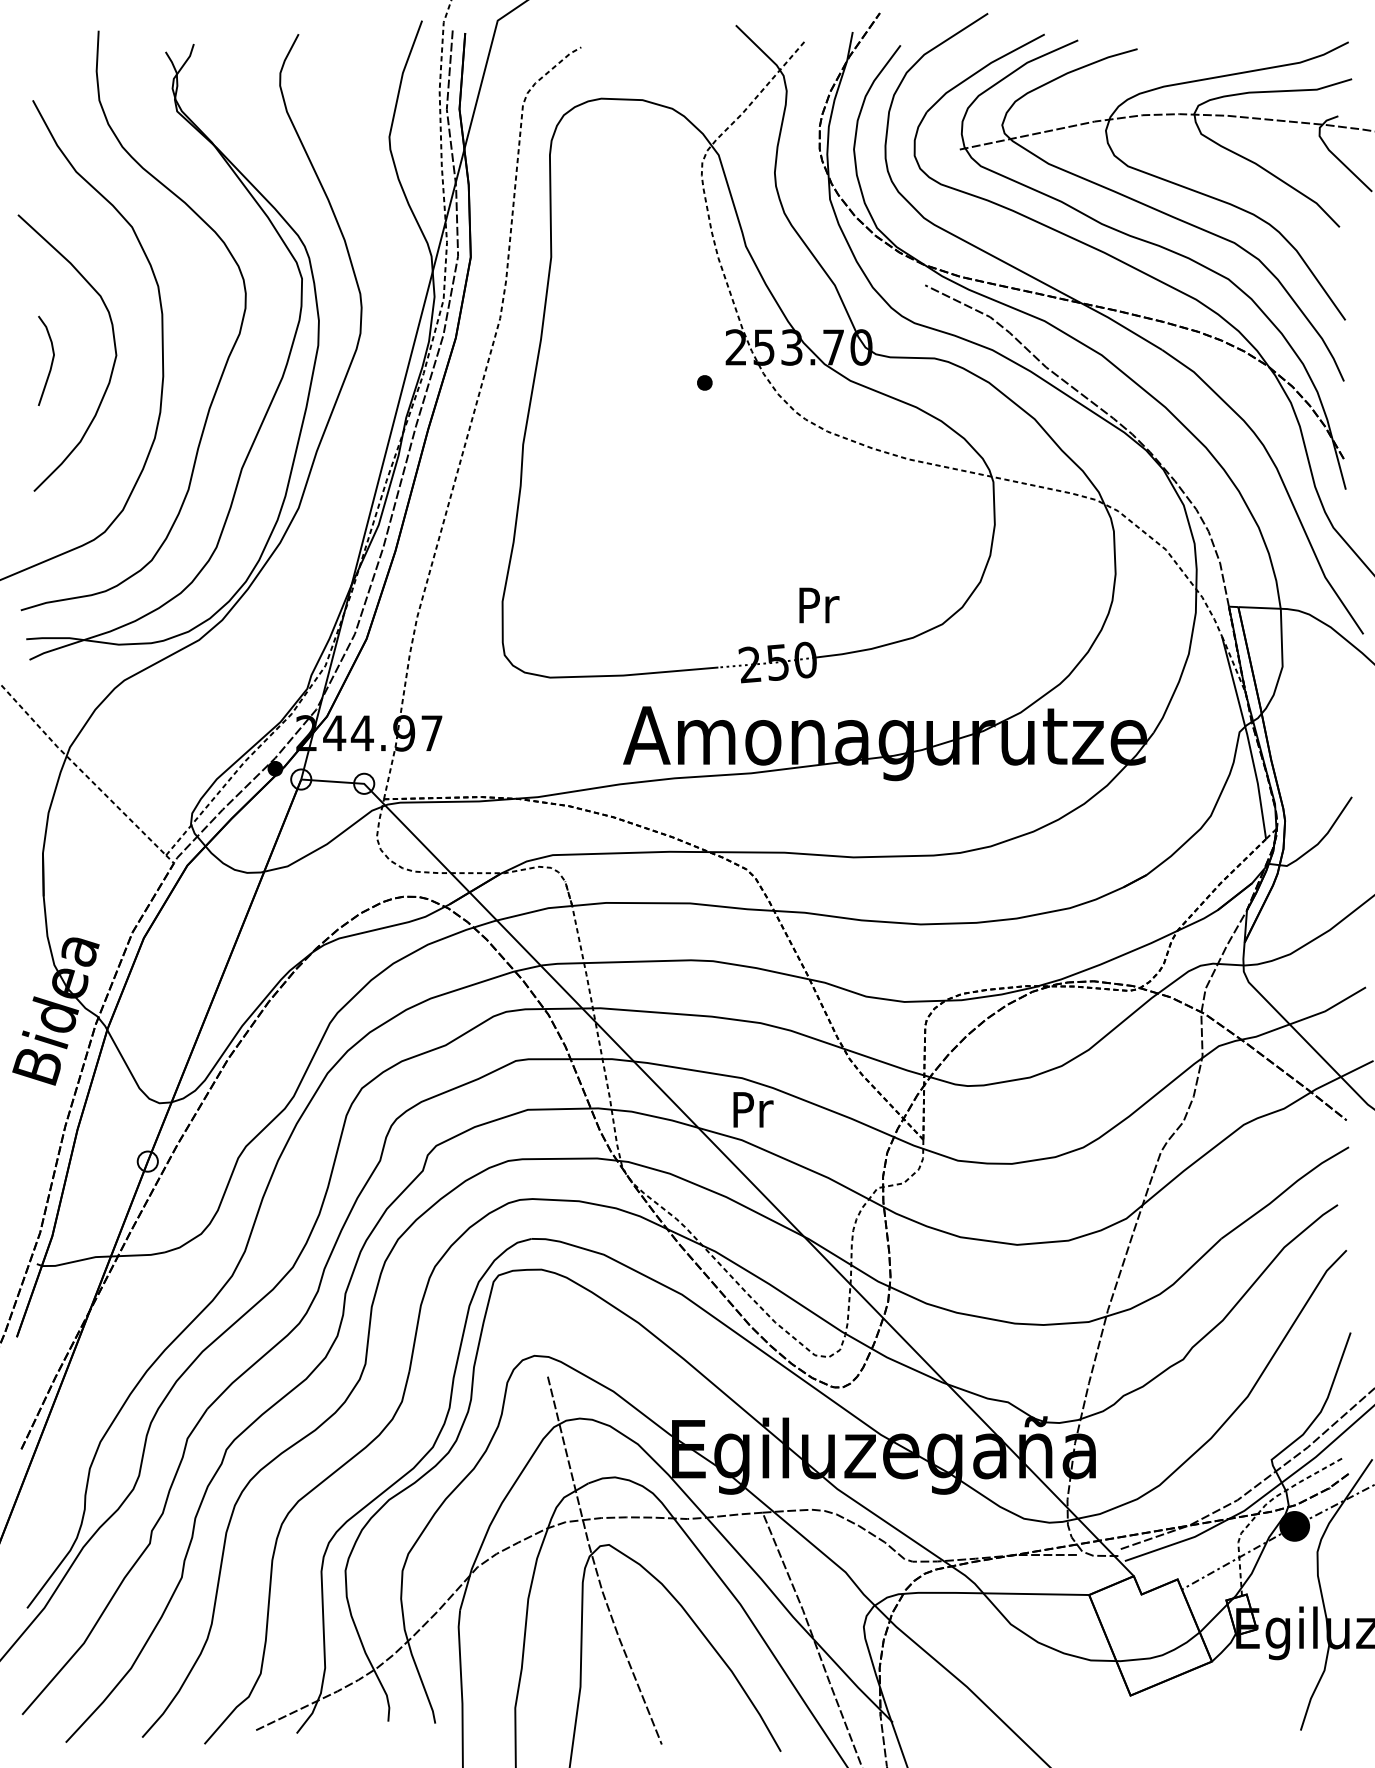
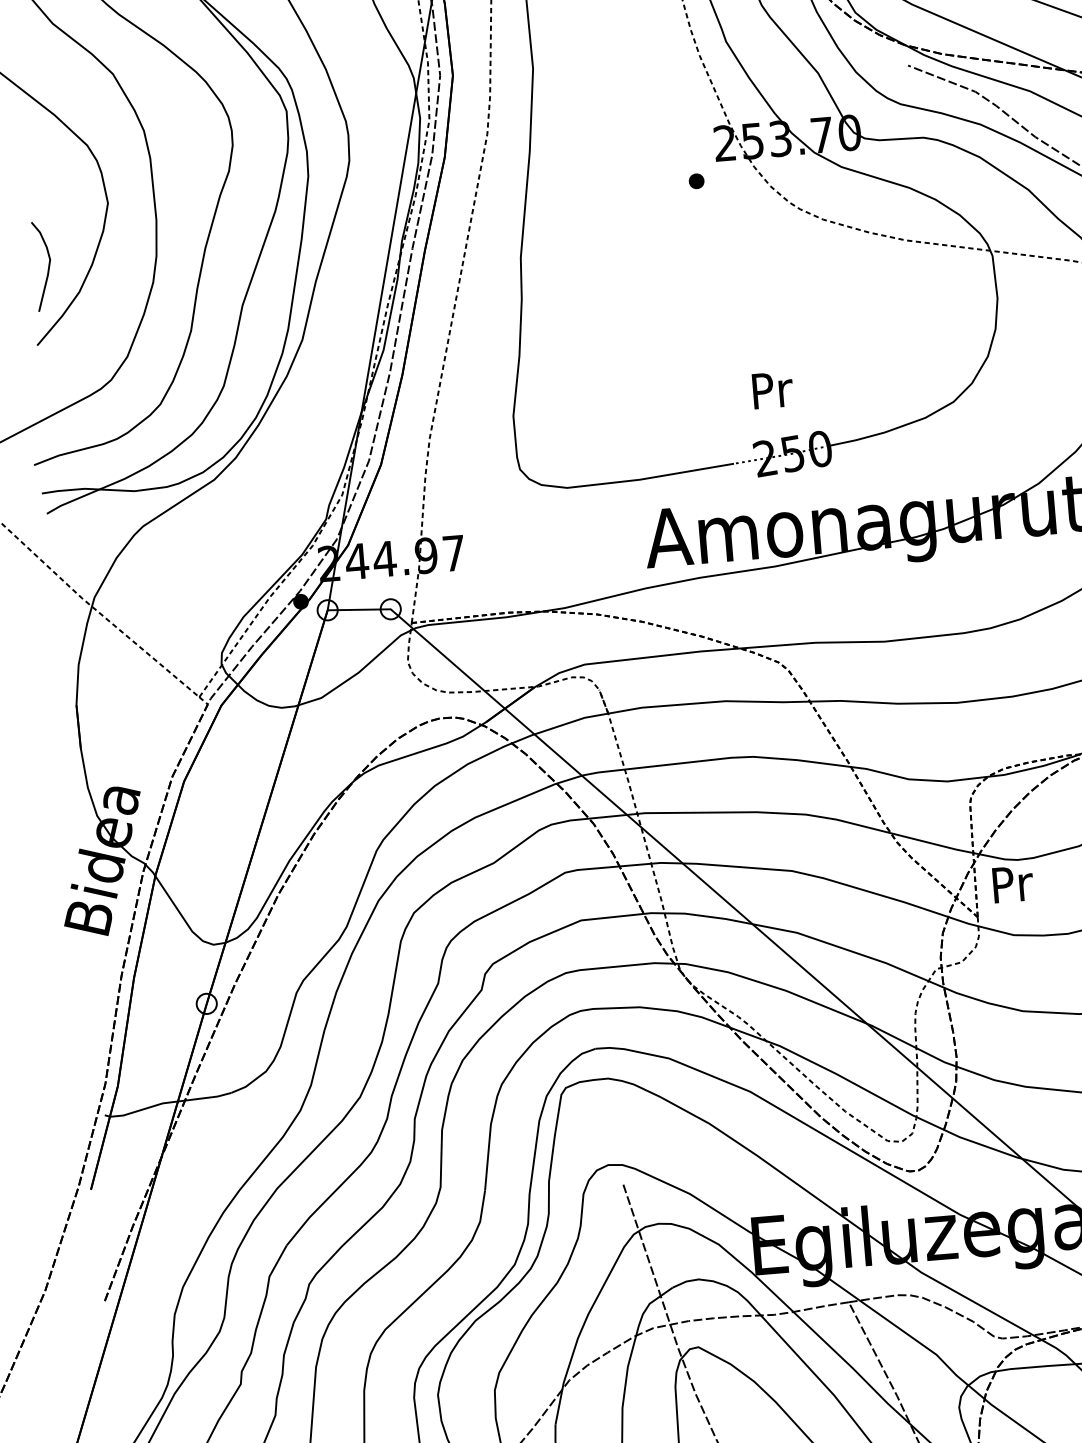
curve: (51, 360) -> (48, 265), moved
text: (819, 605) -> (773, 390), moved
text: (753, 1109) -> (1013, 883), moved

